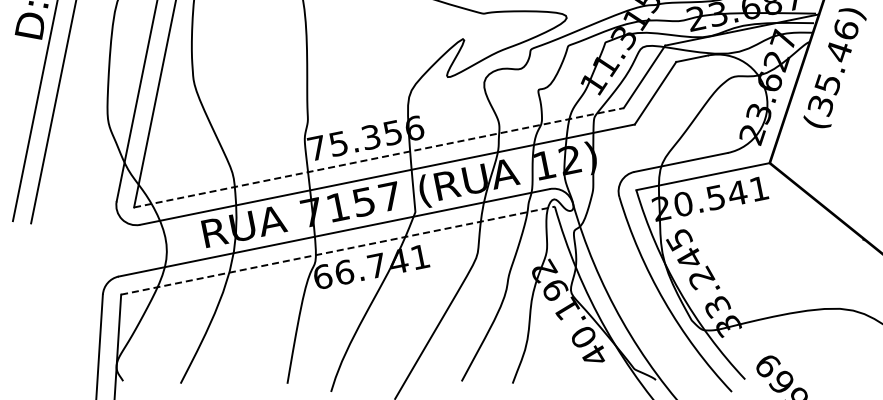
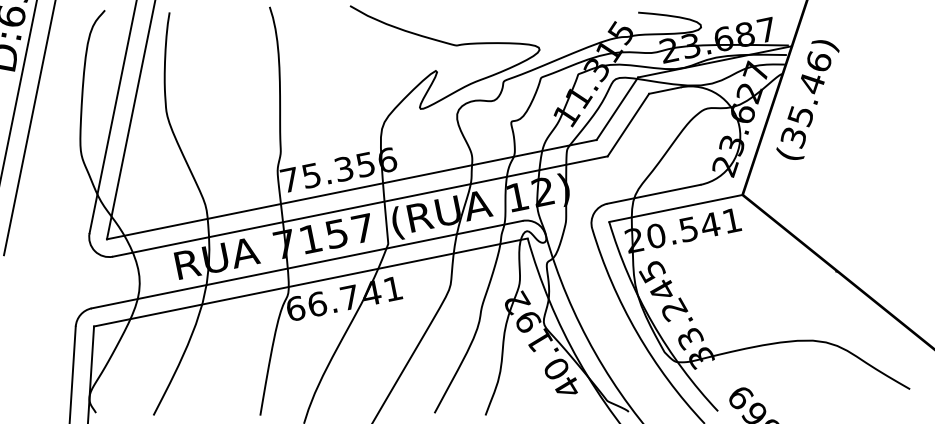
line: (378, 157) -> (351, 189), dashed -> solid
line: (338, 250) -> (311, 282), dashed -> solid

